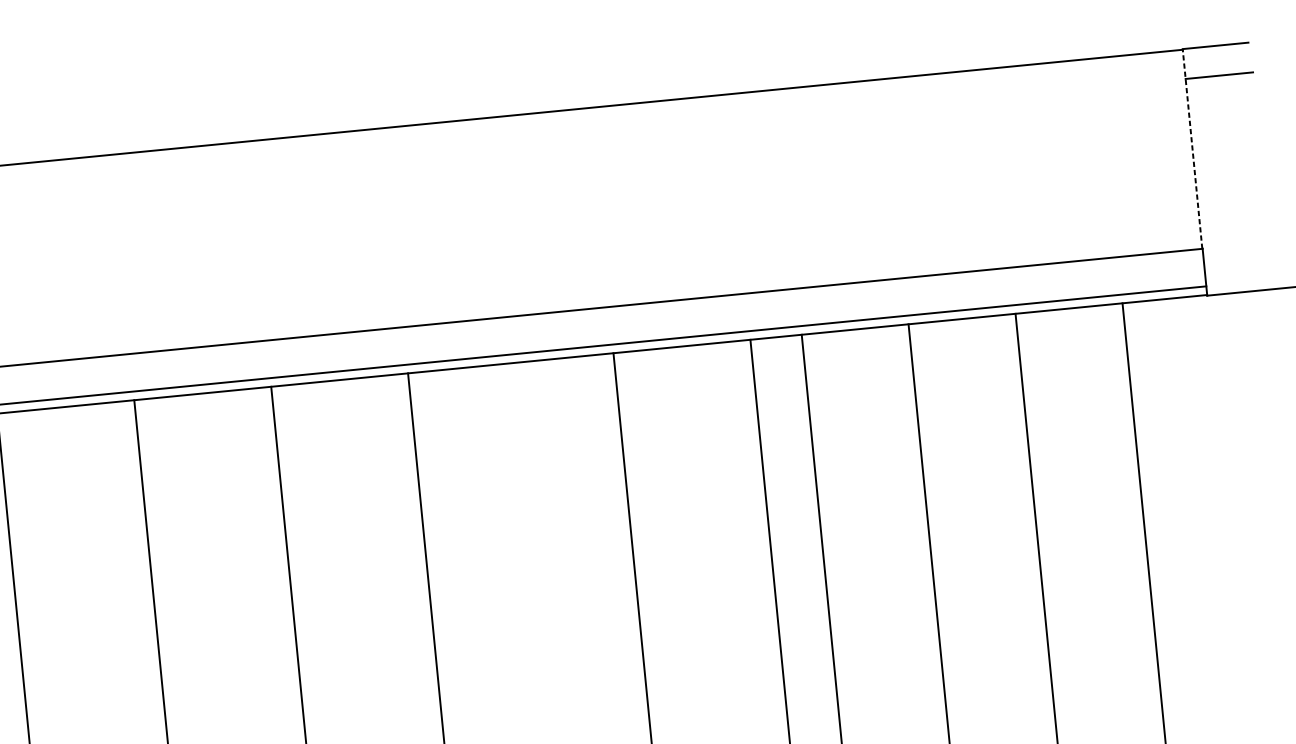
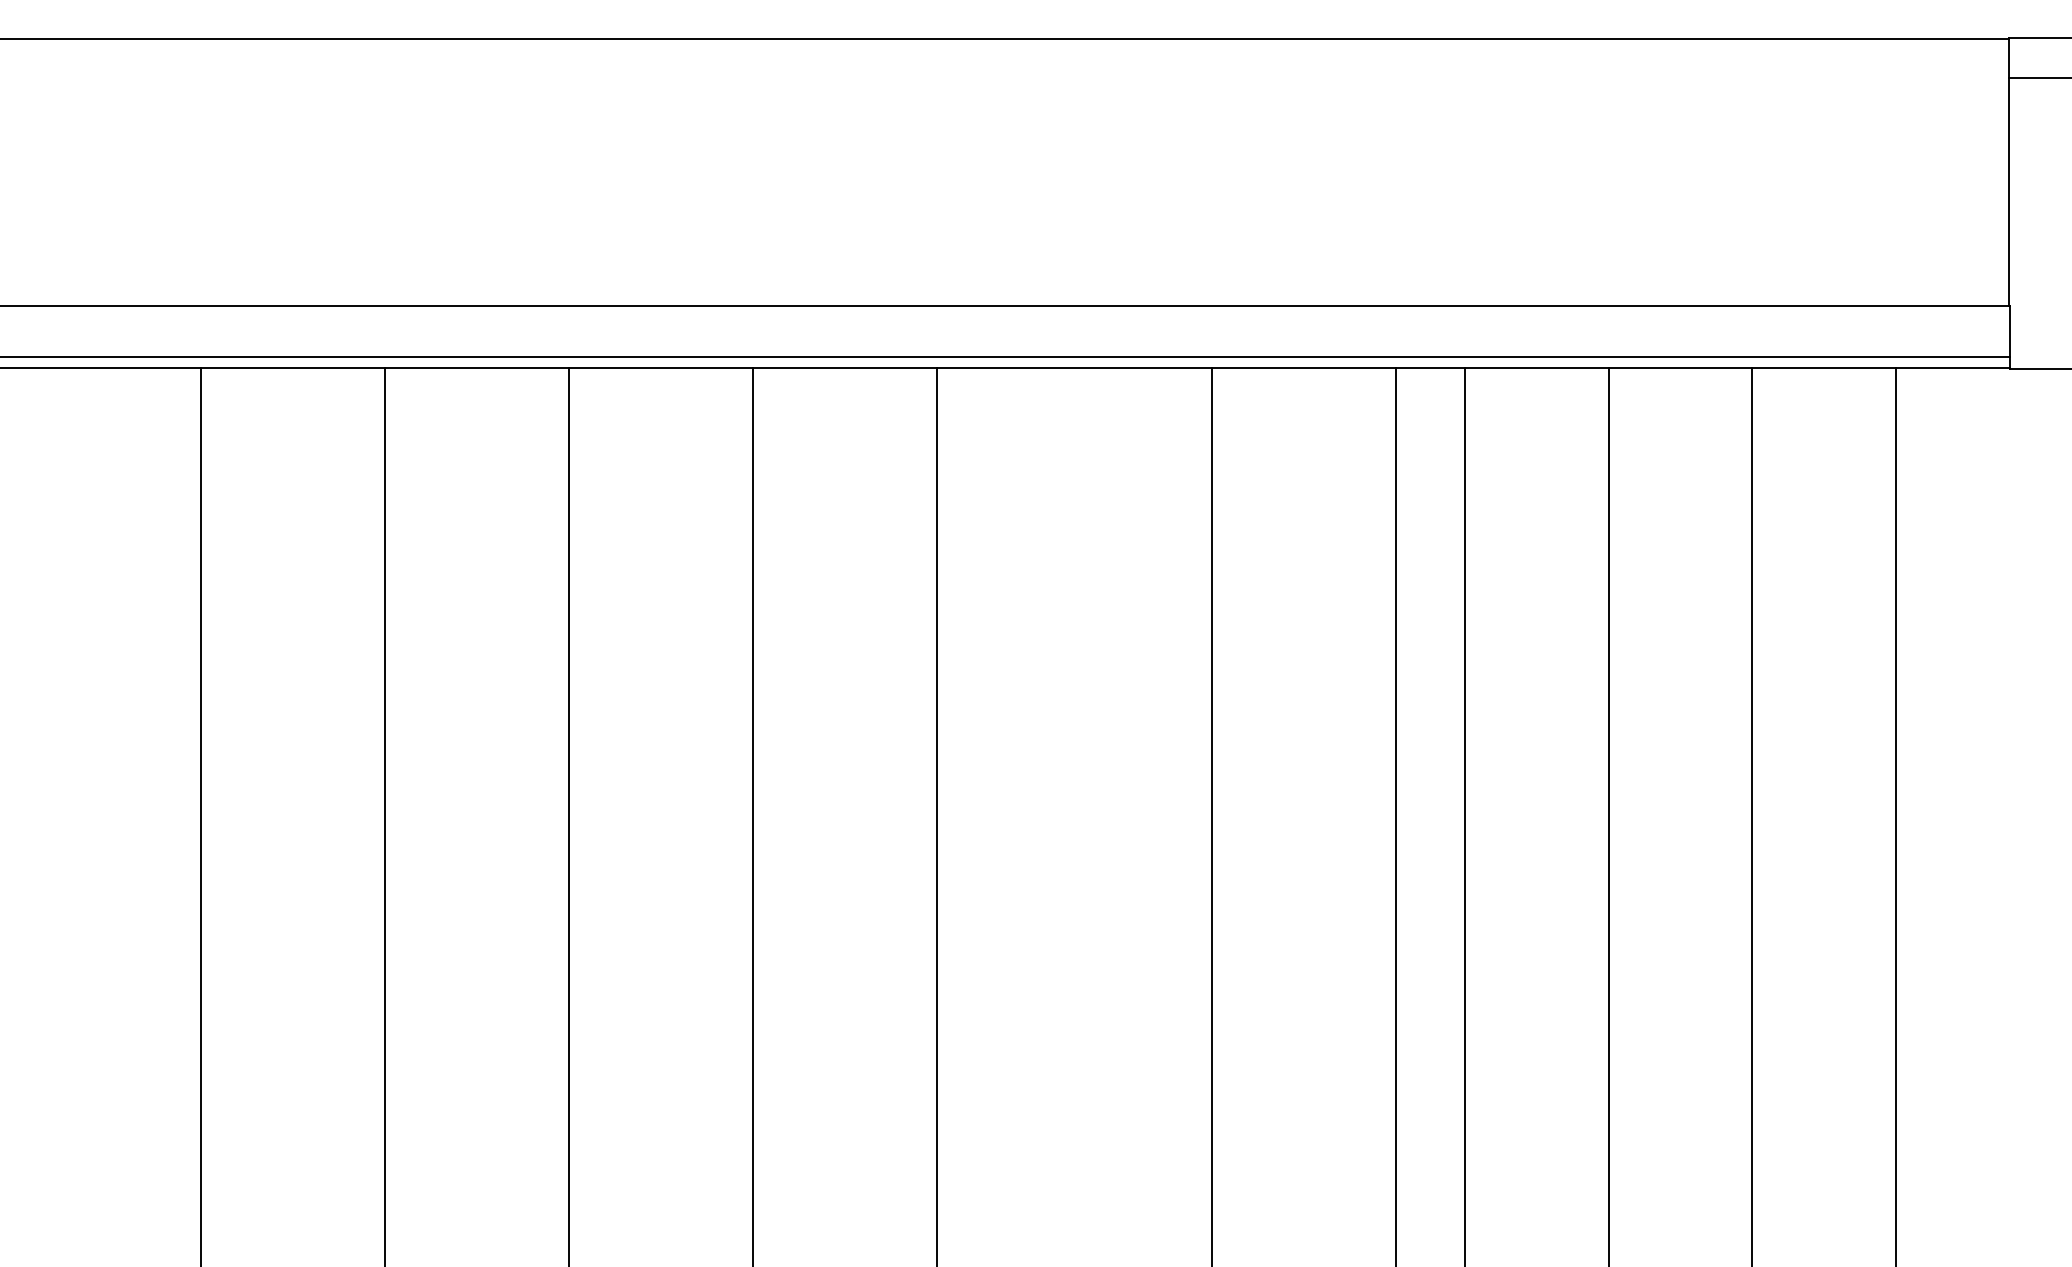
line: (1192, 148) -> (2009, 171), dashed -> solid

